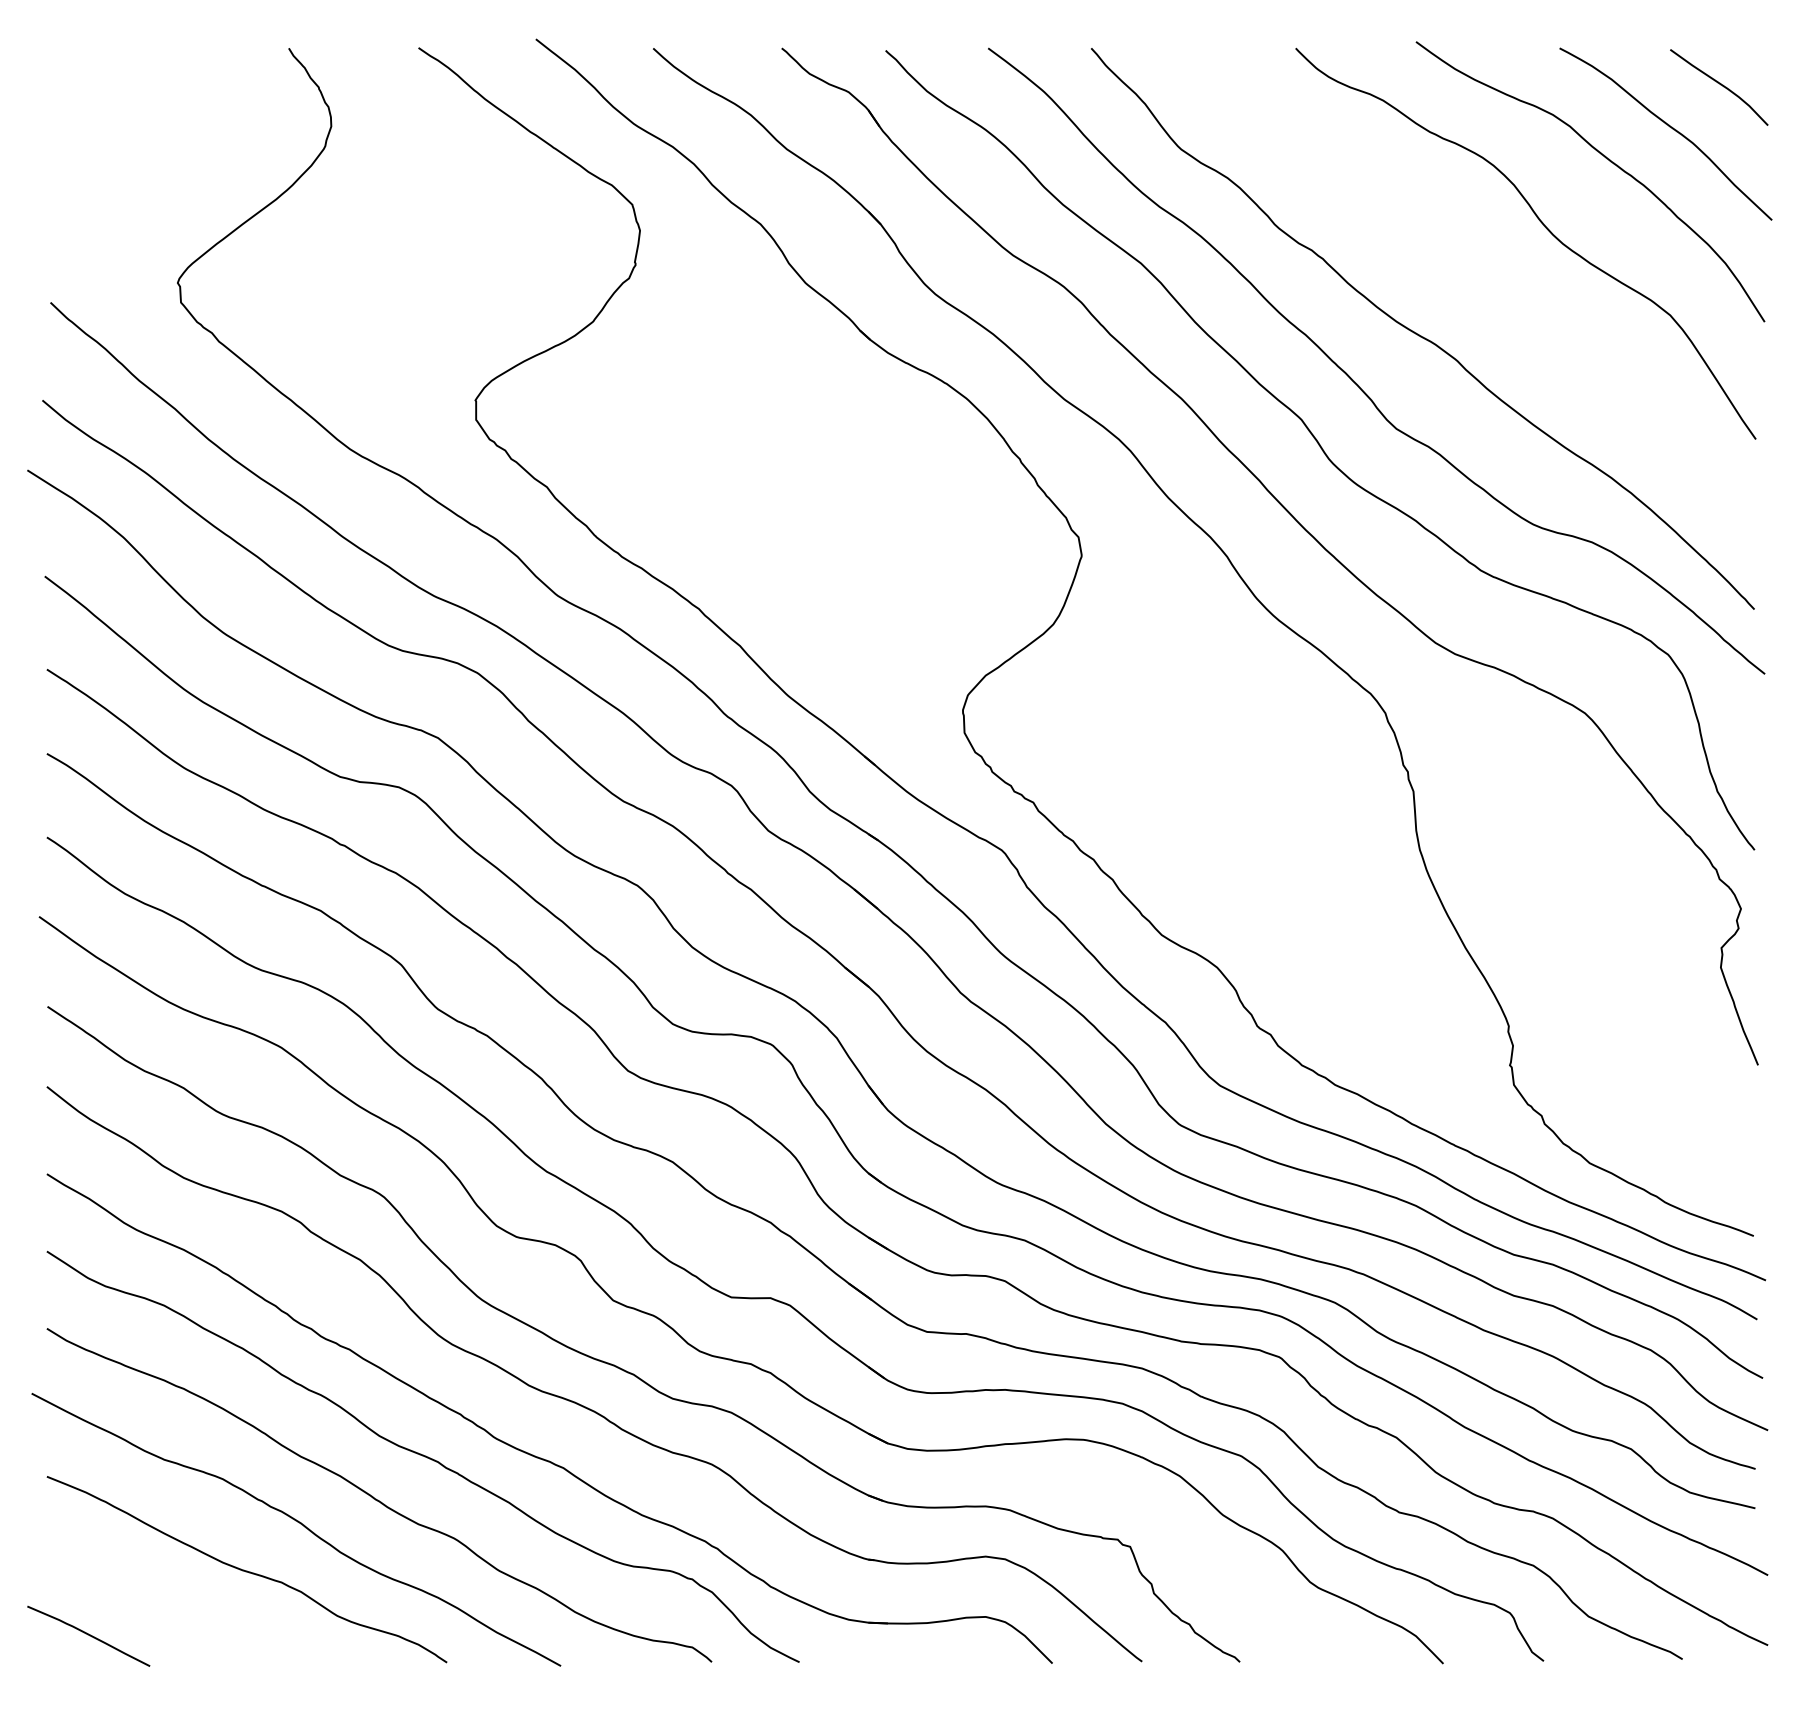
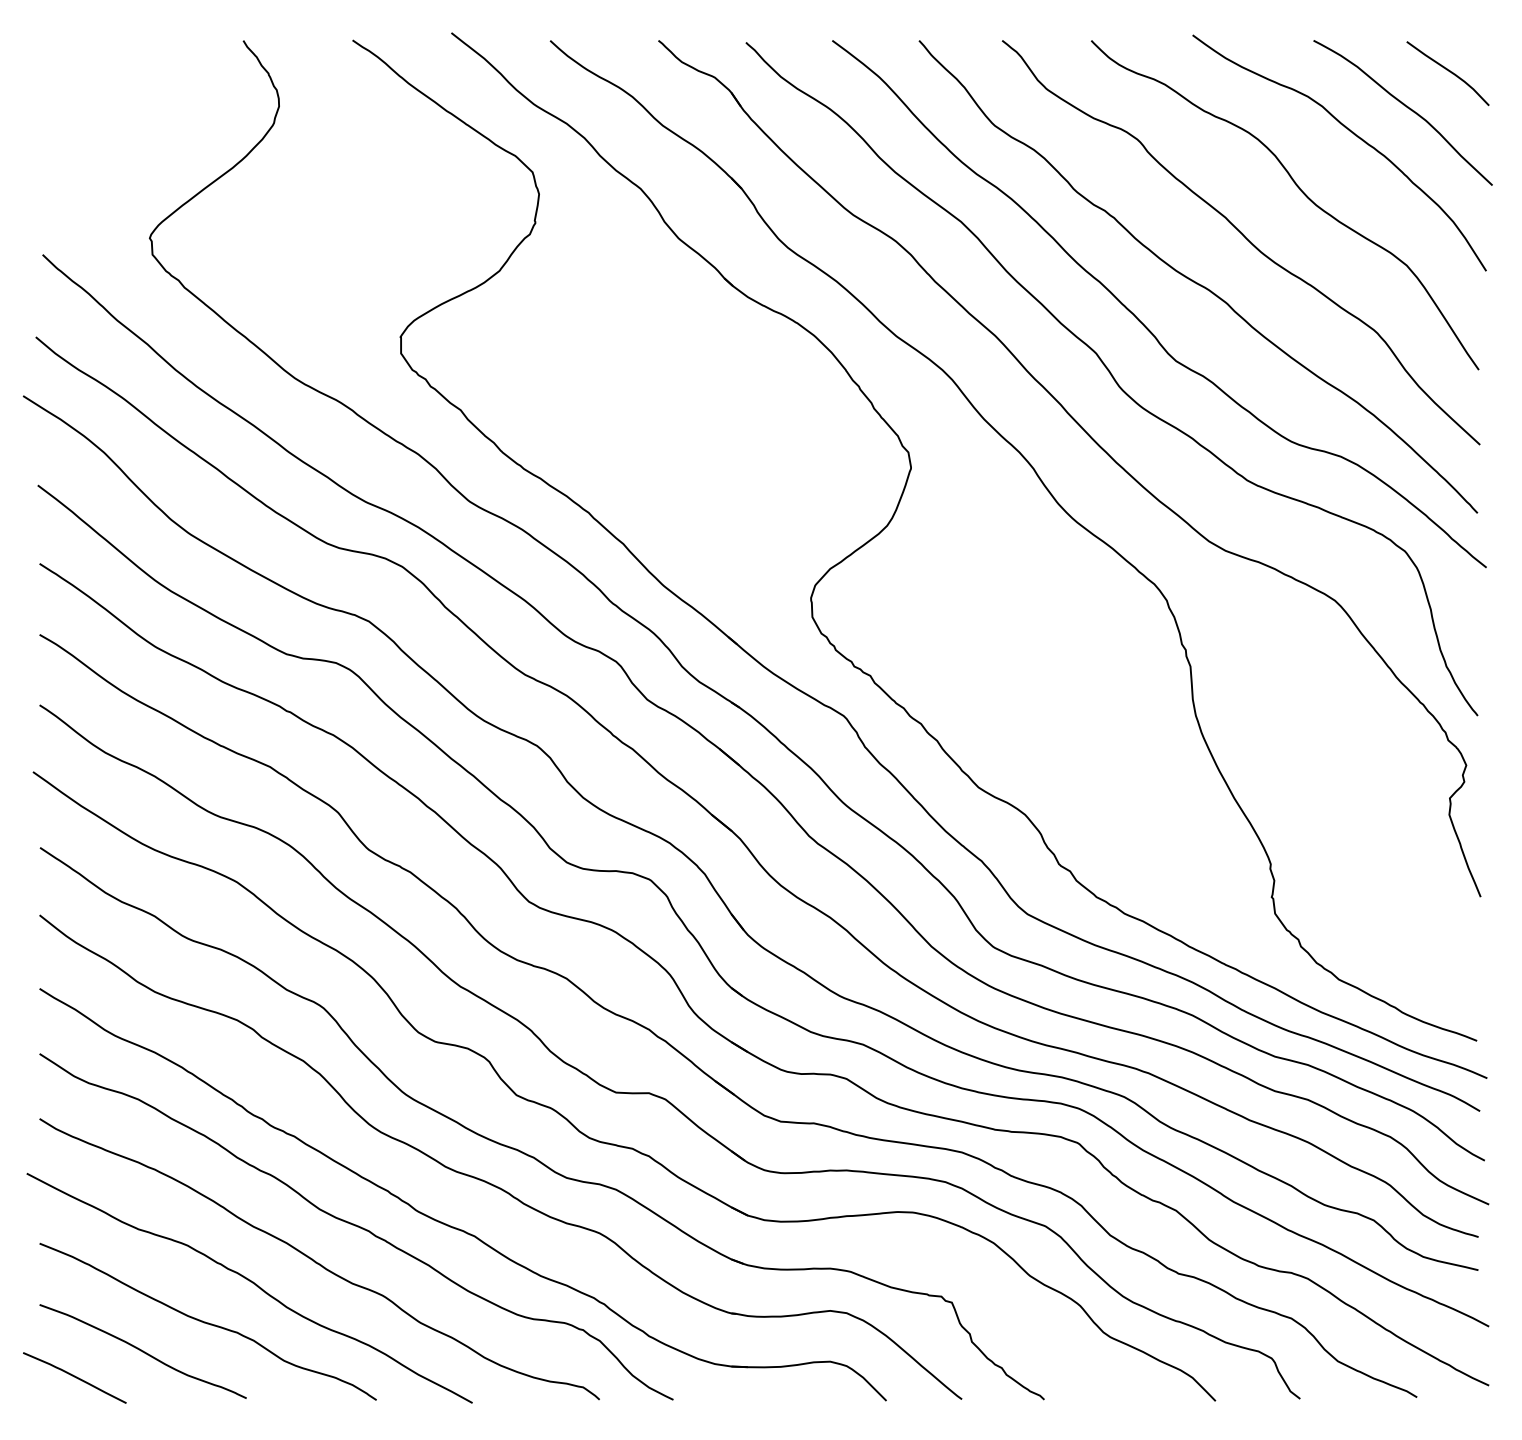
curve: (1478, 283) -> (1245, 238), added
curve: (169, 1604) -> (142, 1351), added

